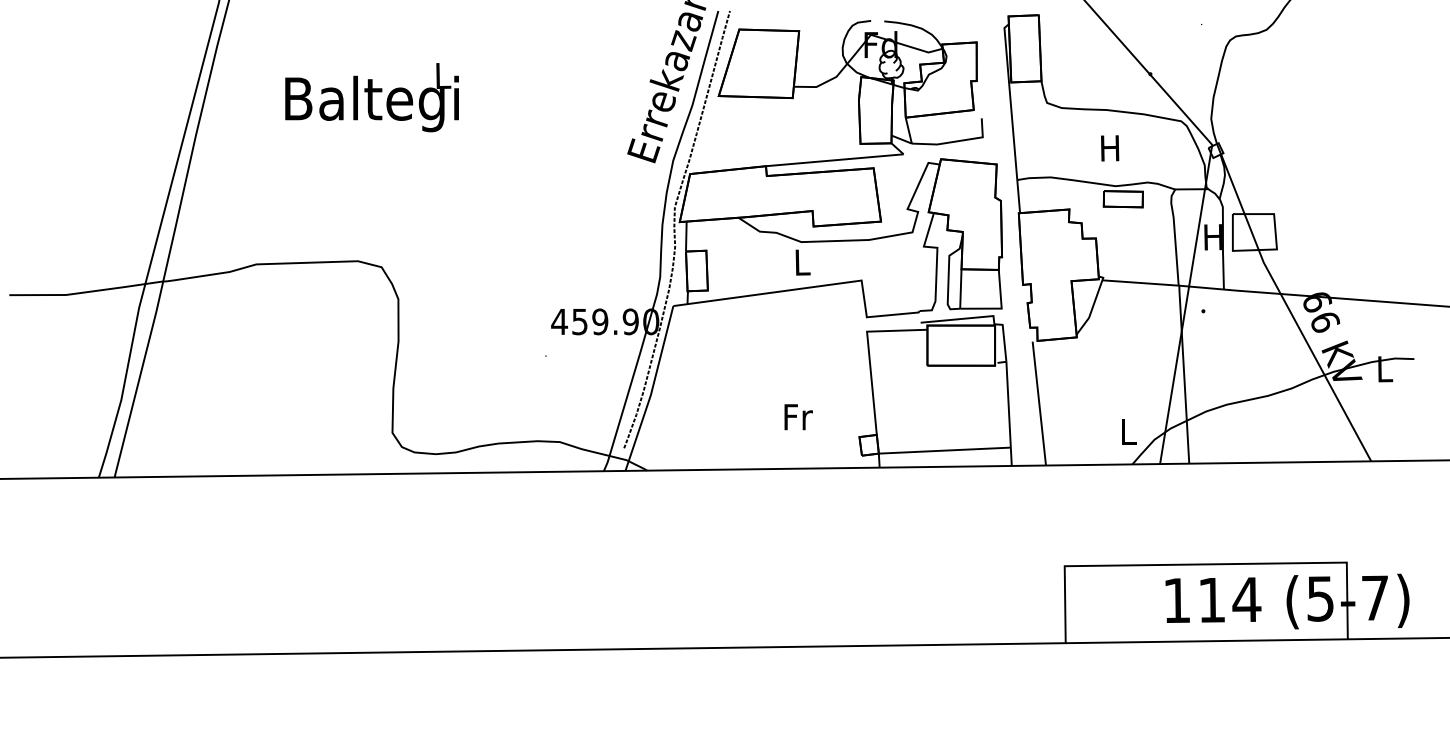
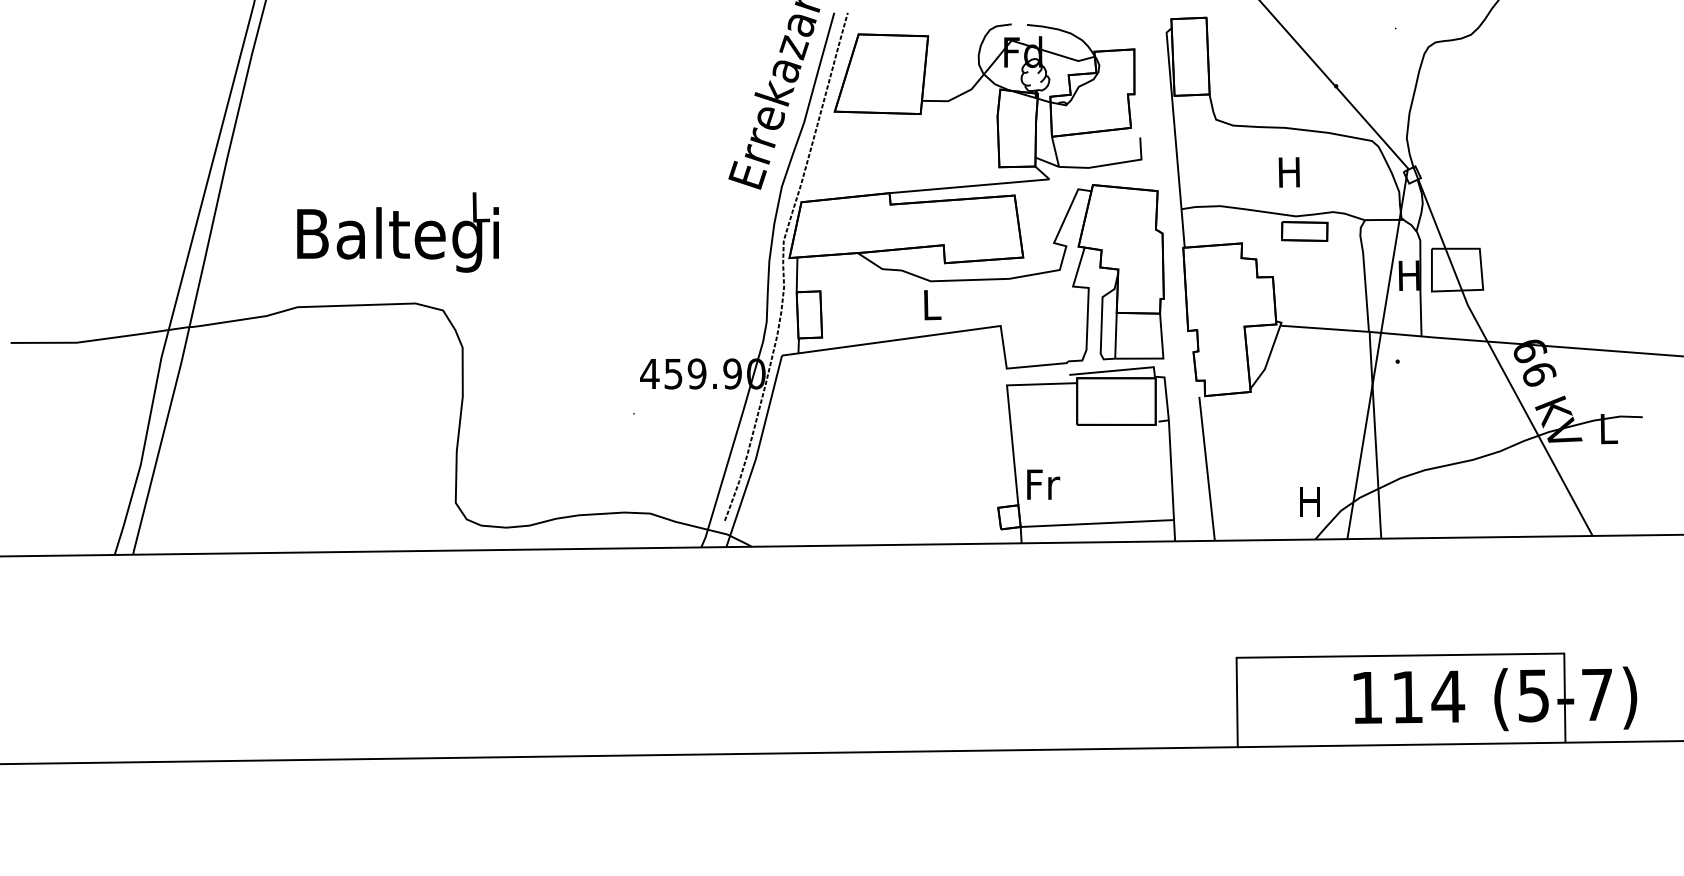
text: (371, 97) -> (397, 232), moved
text: (798, 417) -> (1043, 484), moved
text: (1127, 431) -> (1309, 501), L -> H

